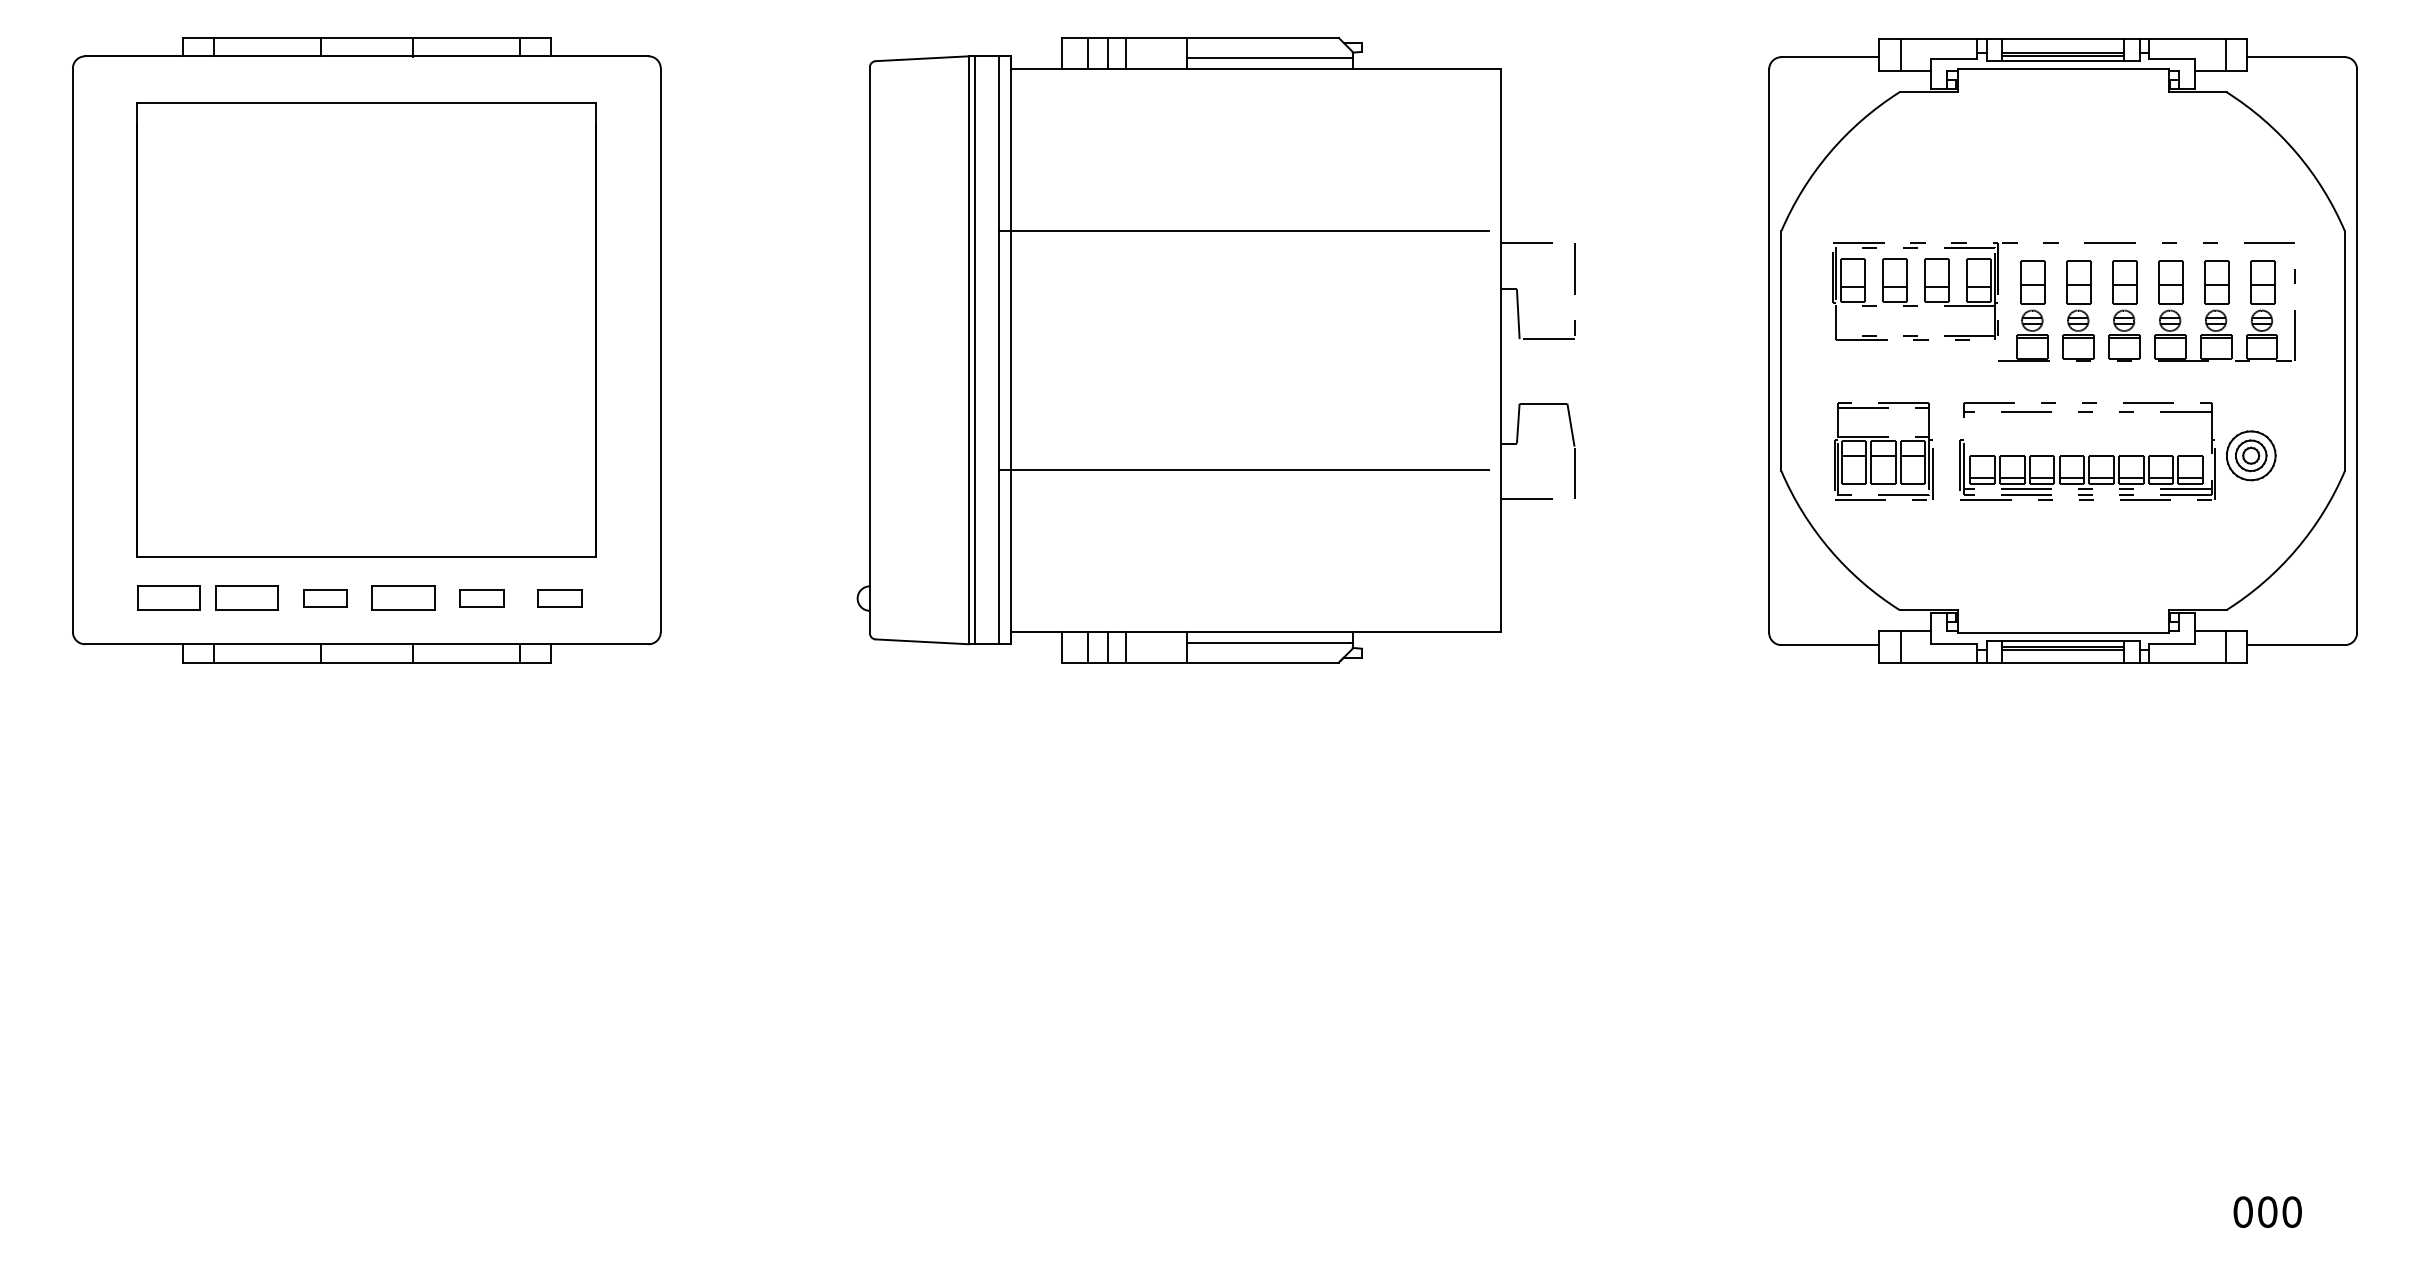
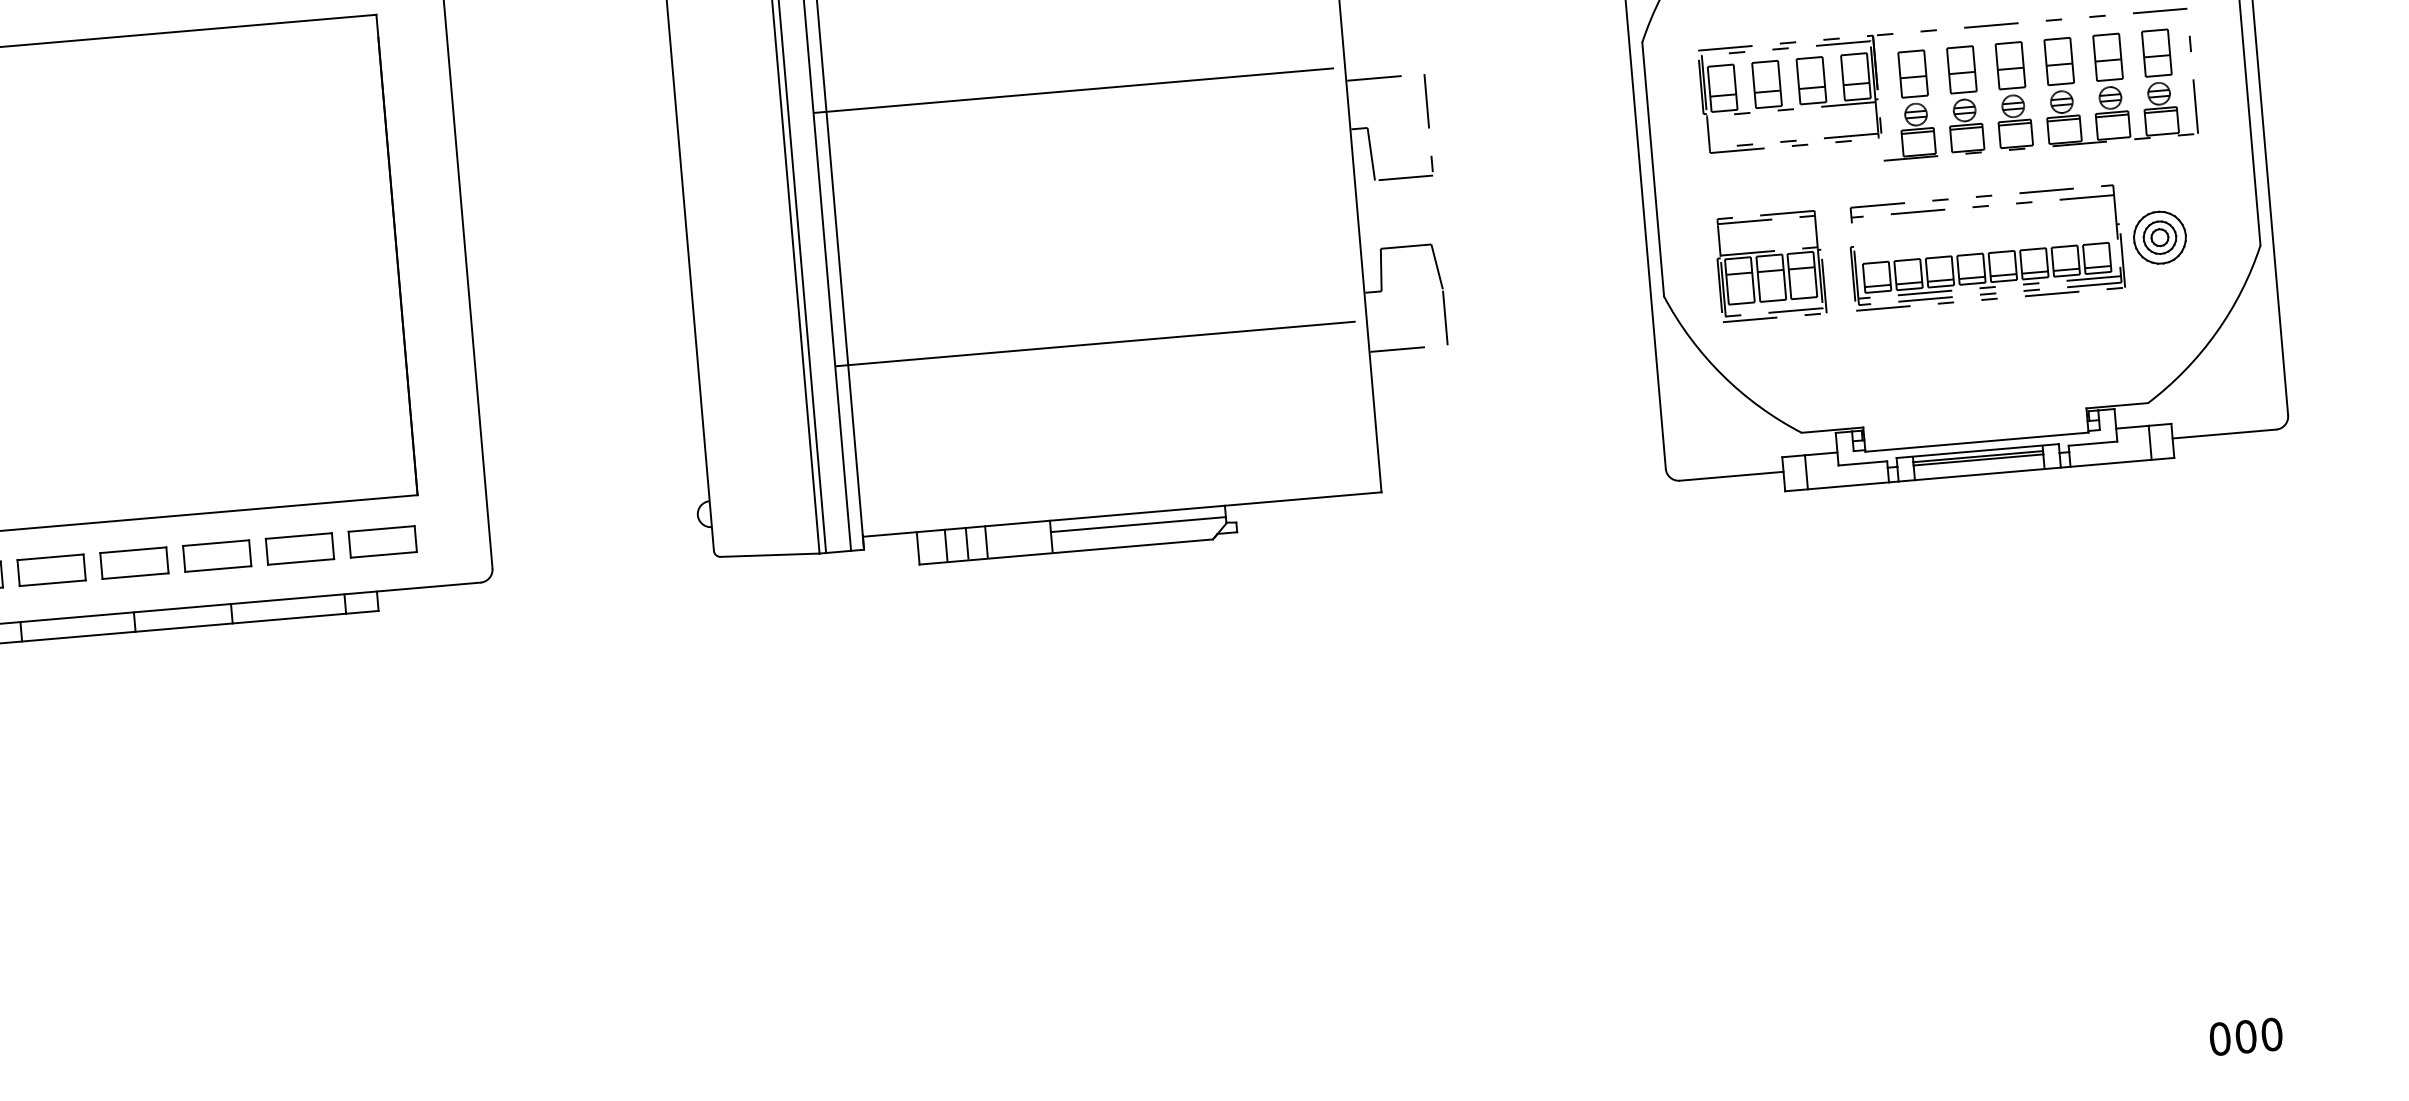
part: (325, 597) -> (134, 562), size x1.43
part: (481, 597) -> (299, 548), size x1.43
part: (559, 597) -> (382, 541), size x1.43

